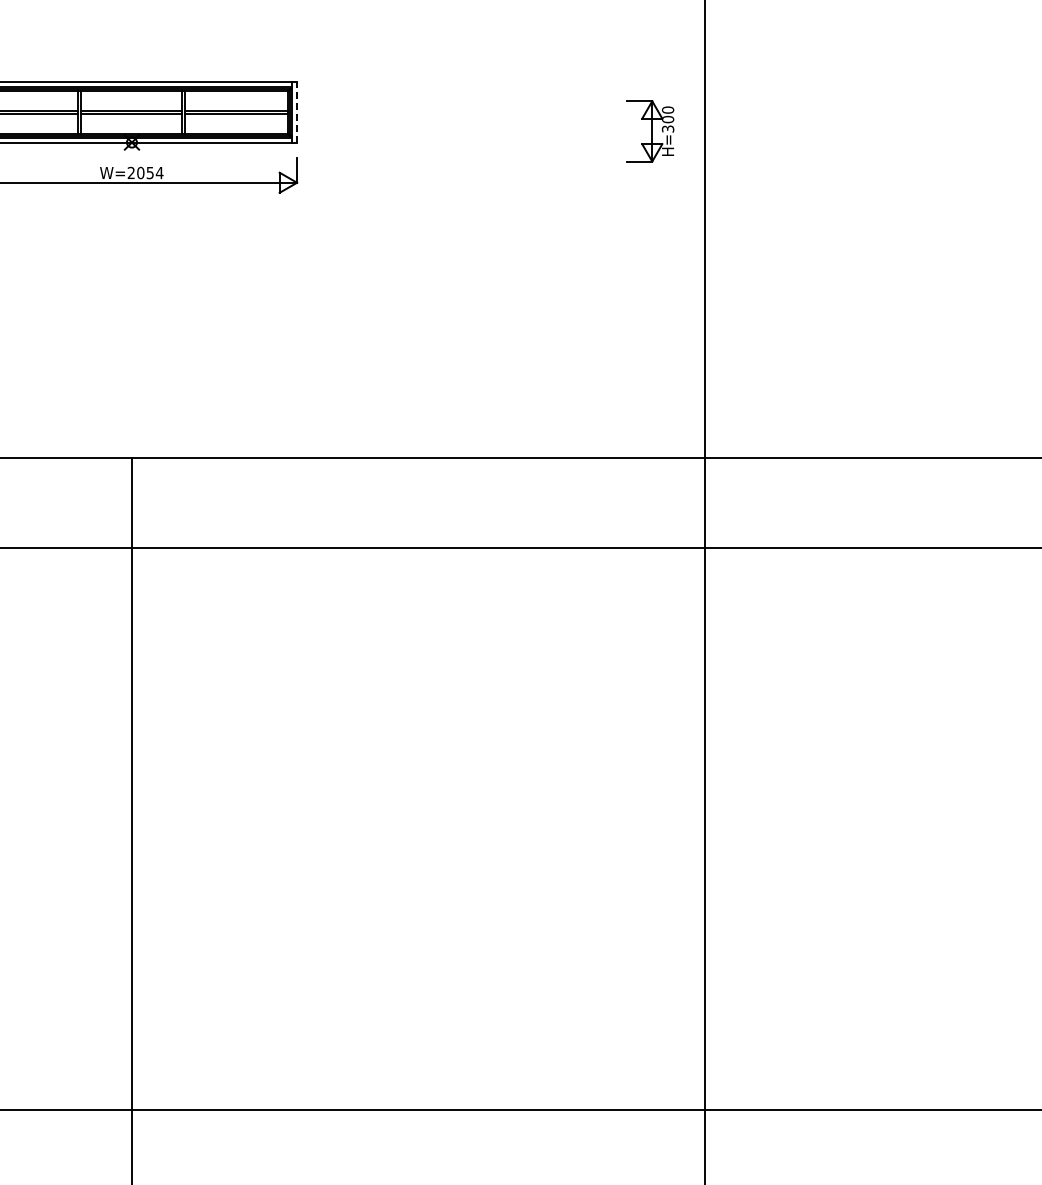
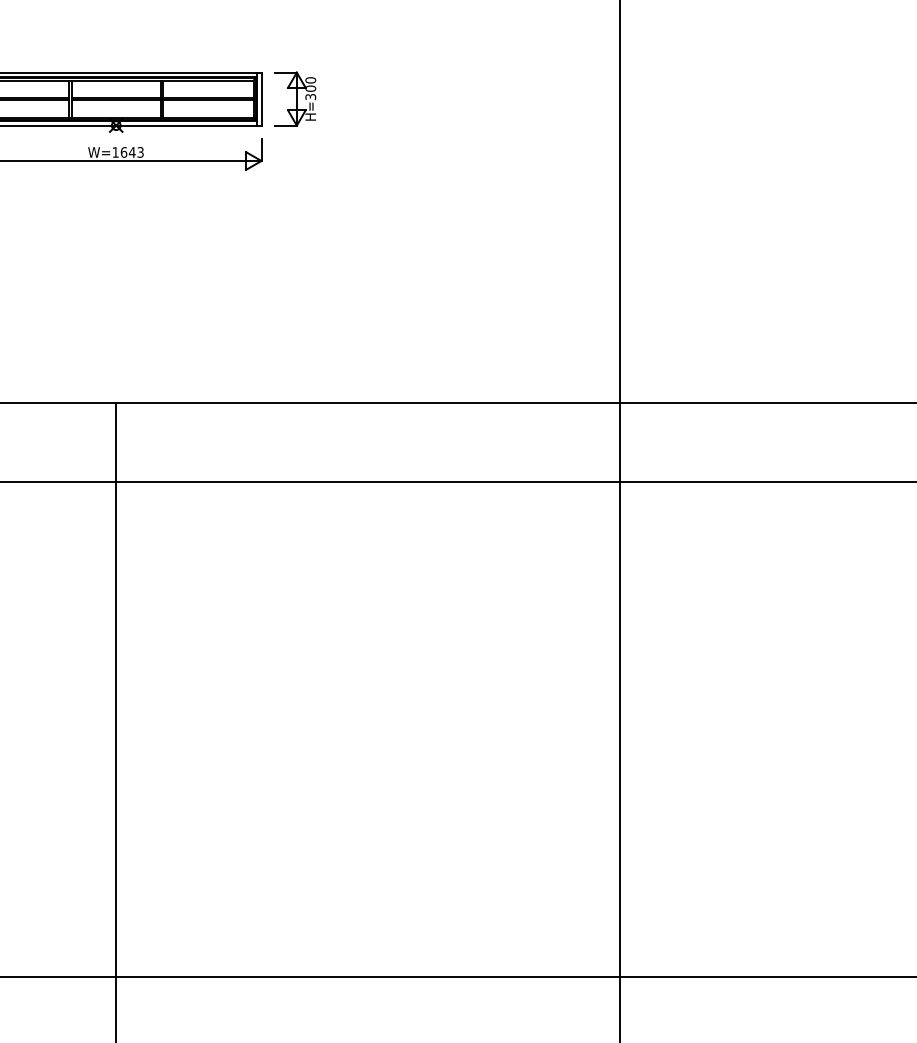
line: (297, 111) -> (261, 98), dashed -> solid
part: (650, 131) -> (295, 99), moved
text: (145, 172) -> (128, 151), W=2054 -> W=1643

